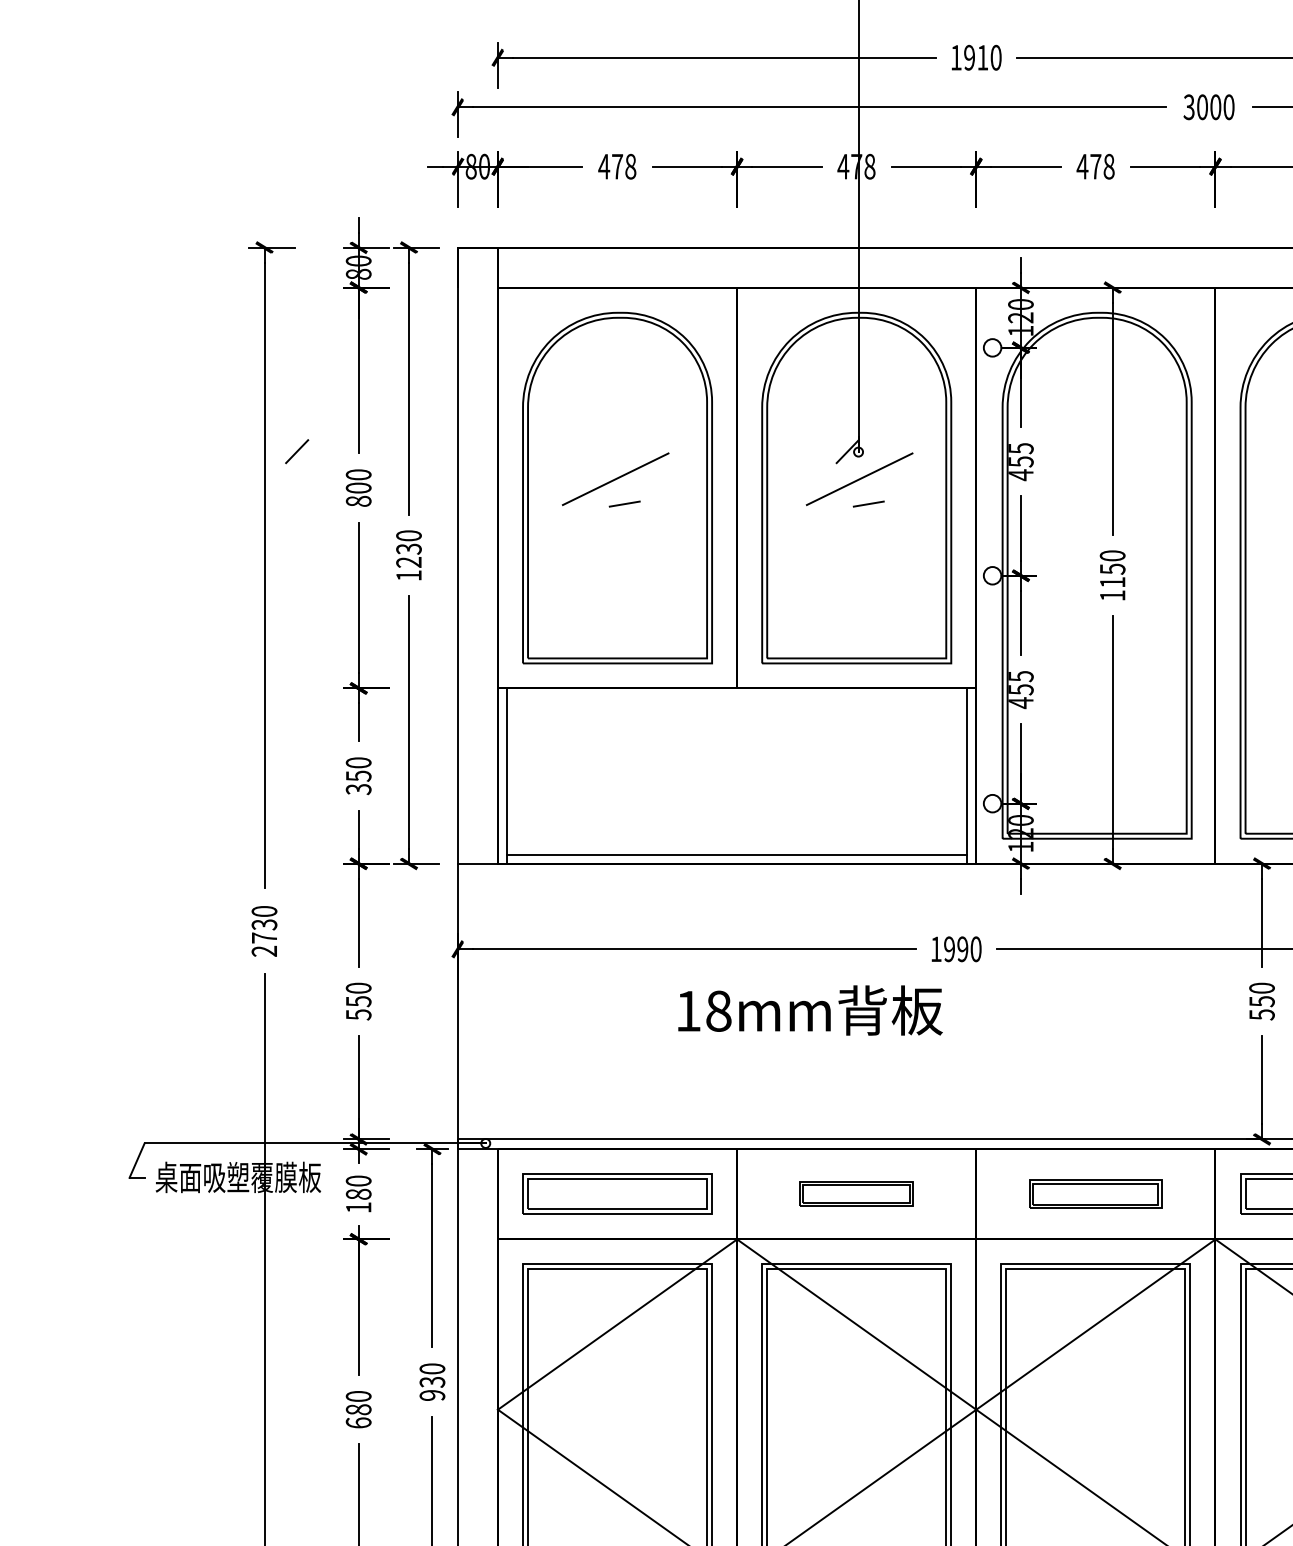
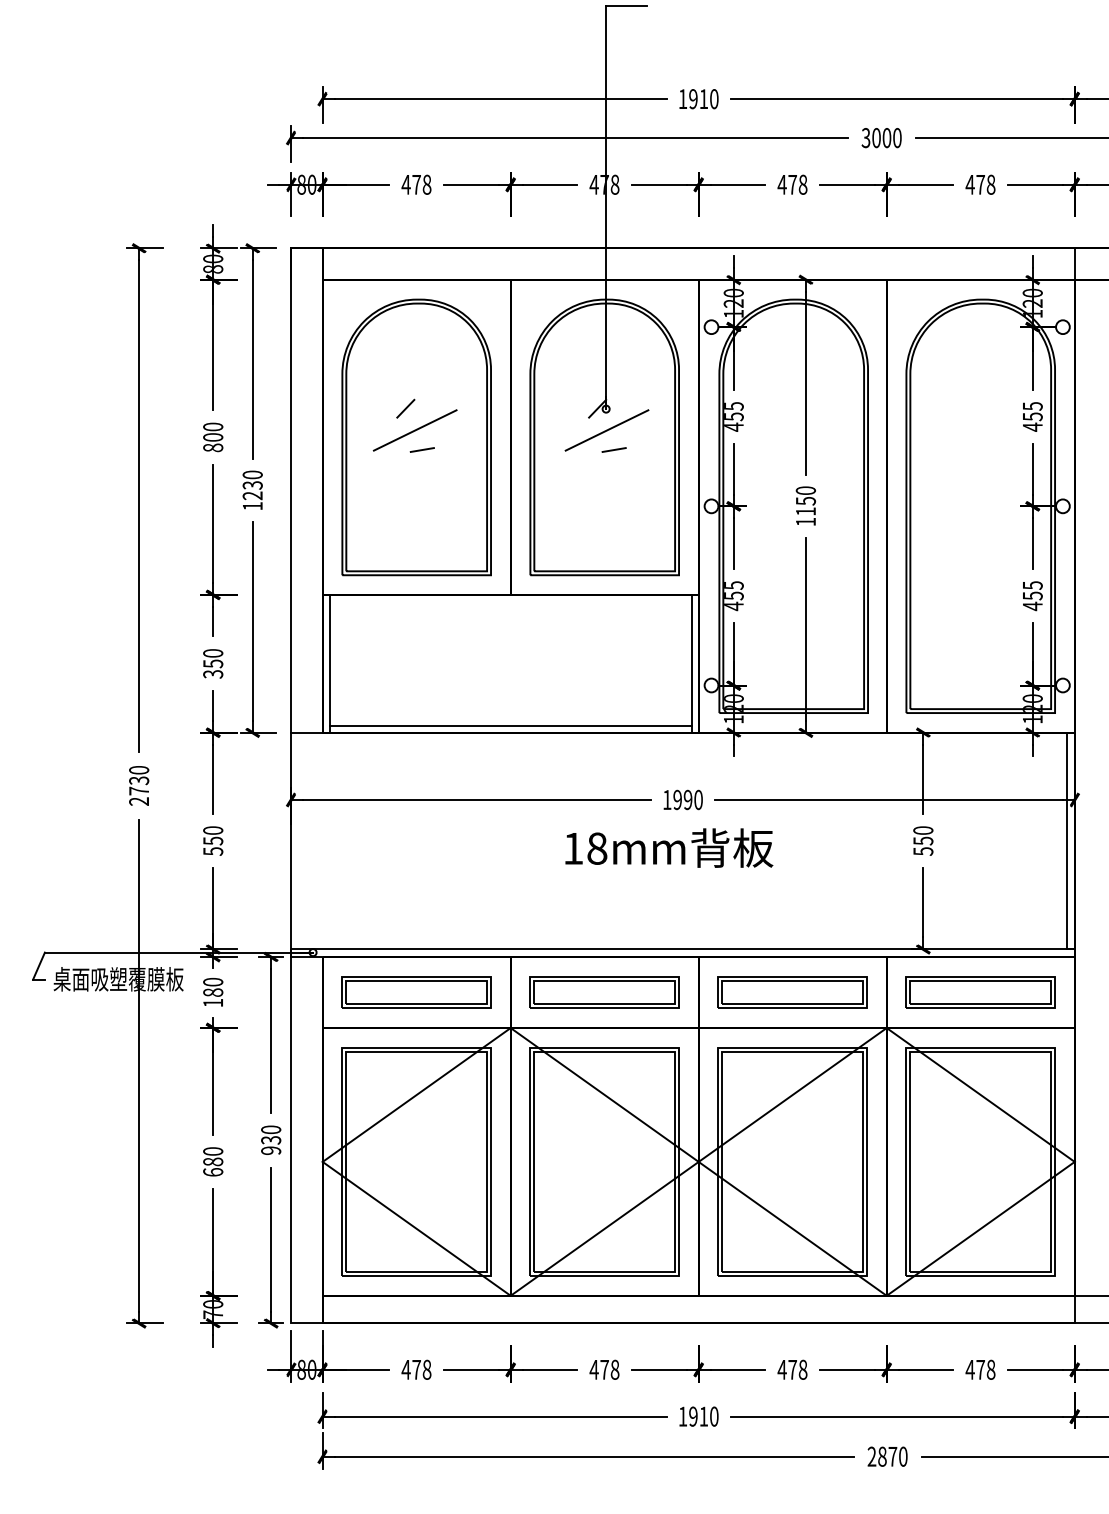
line: (296, 451) -> (405, 408), moved
text: (810, 1009) -> (669, 847), moved
part: (856, 1194) -> (604, 992), size x1.67
part: (1095, 1194) -> (792, 992), size x1.43

